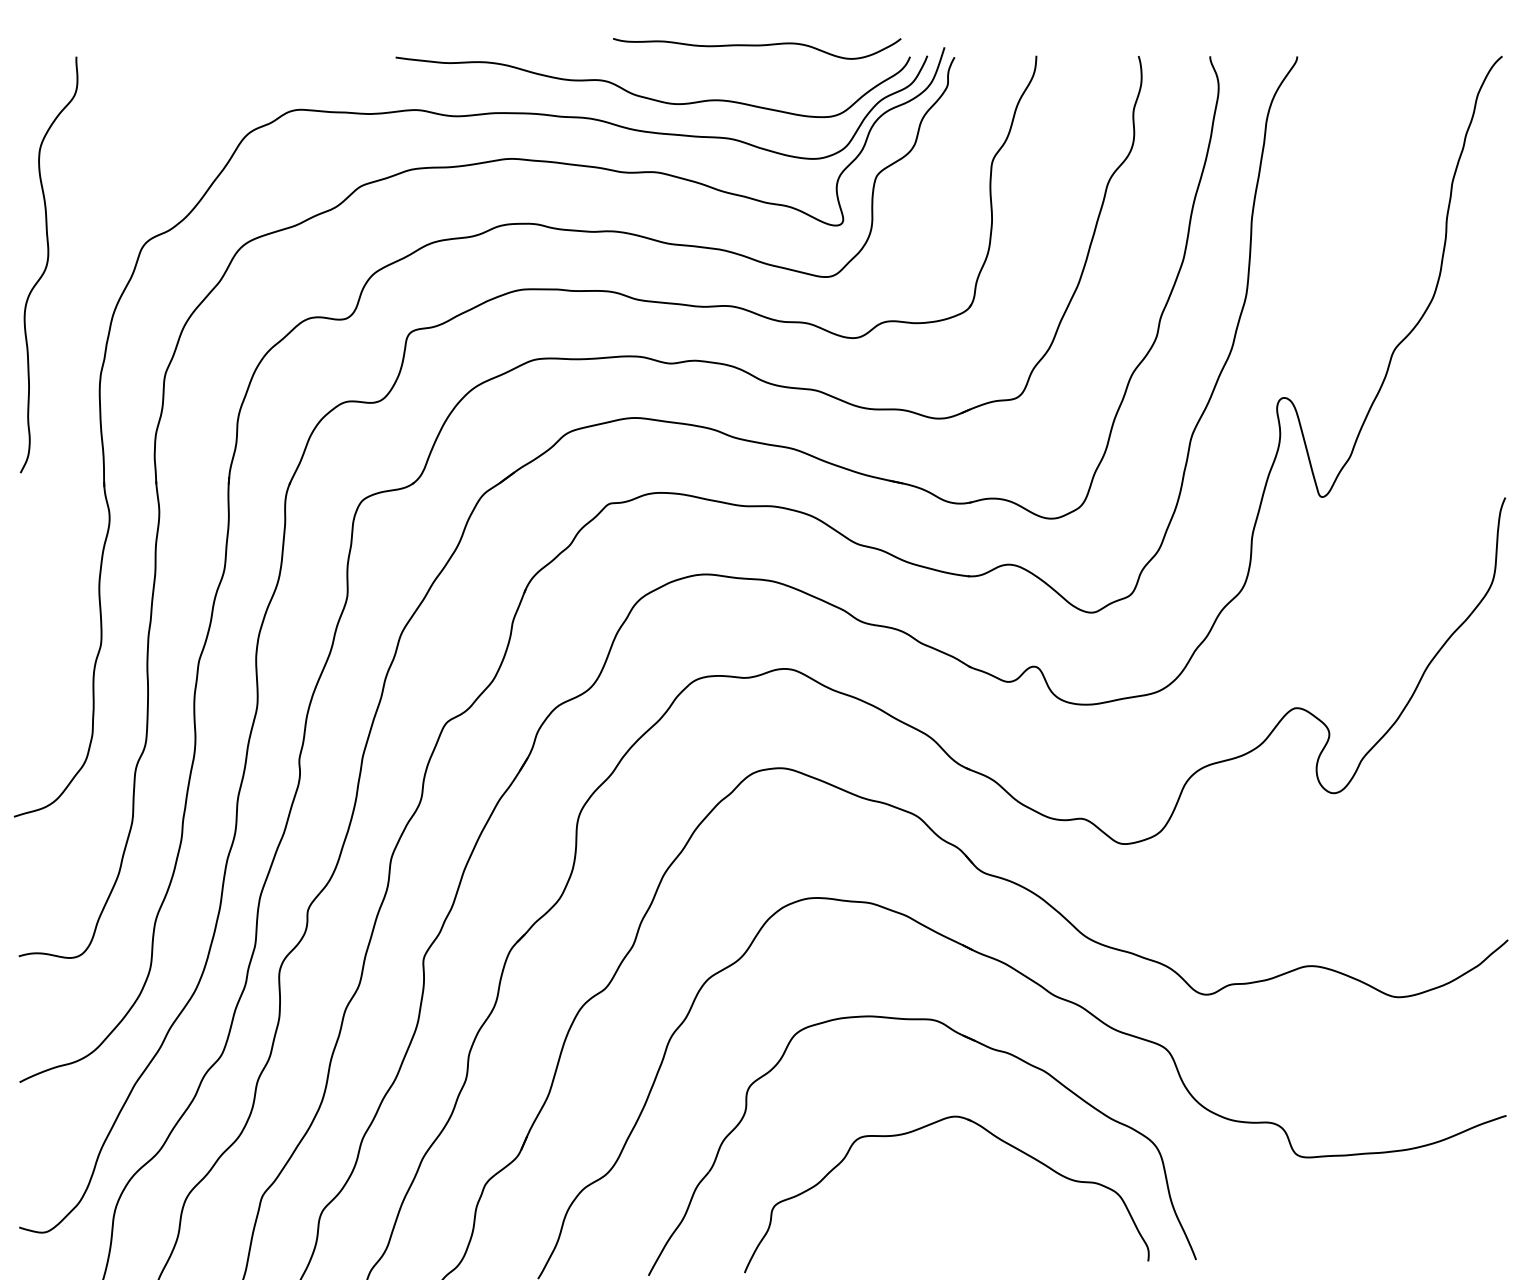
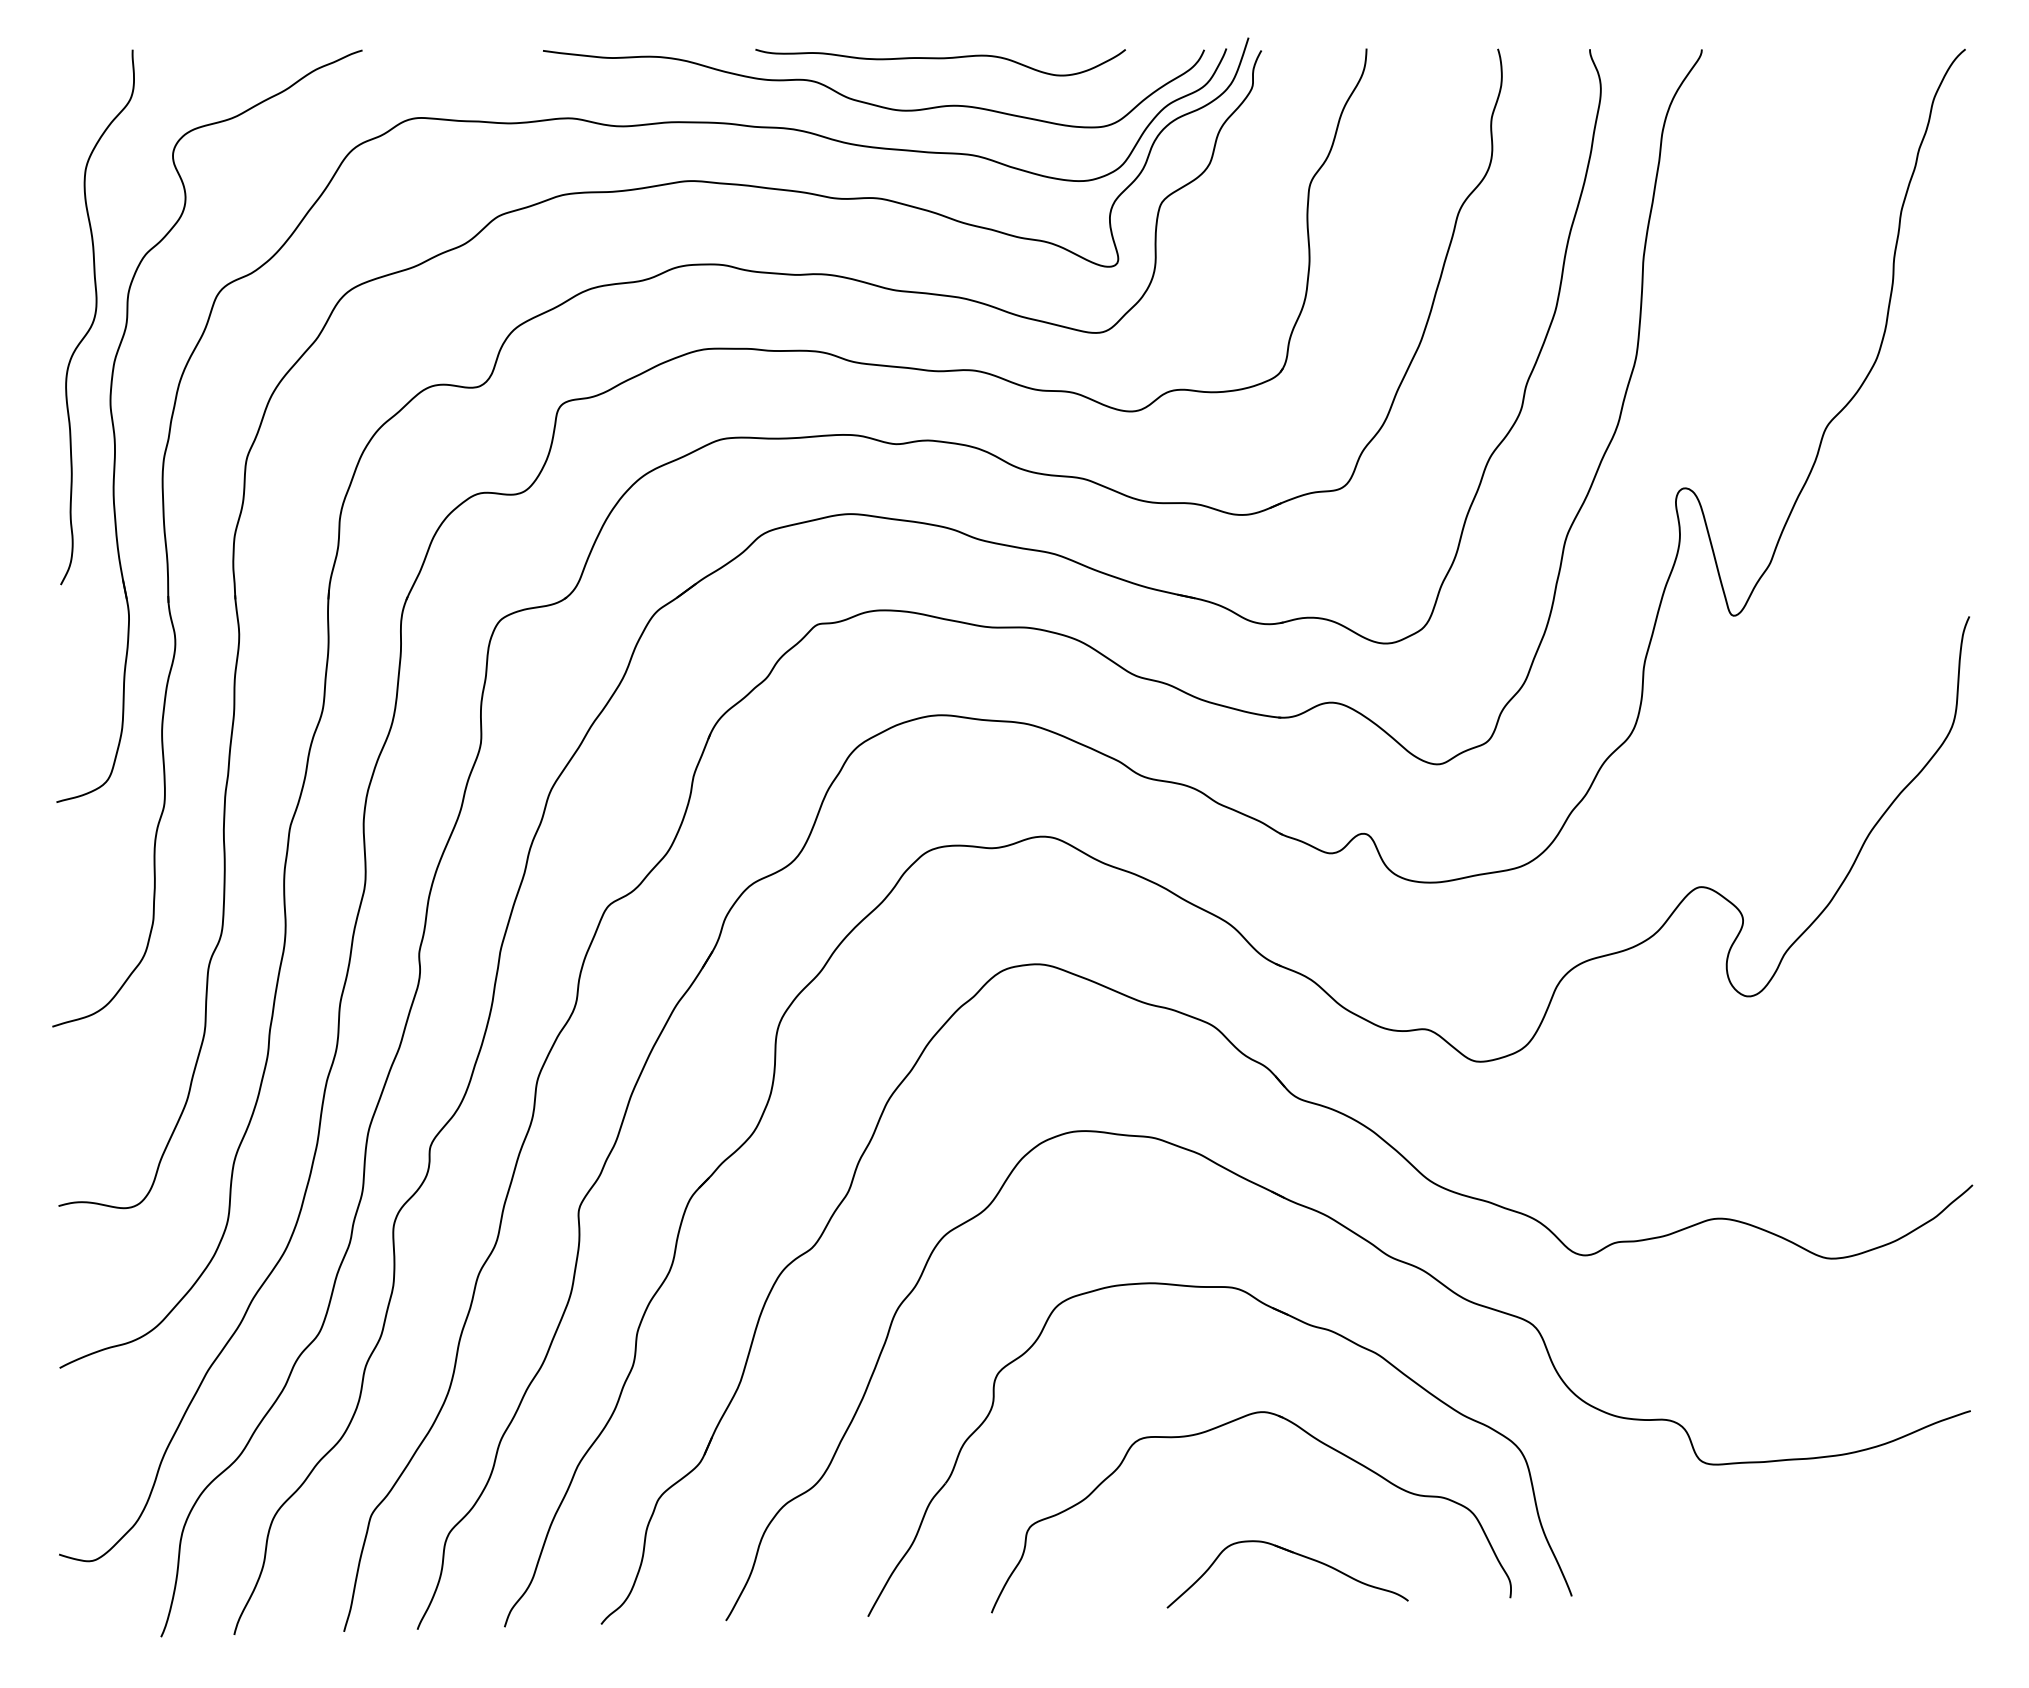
curve: (757, 46) -> (940, 59), moved
part: (63, 355) -> (115, 433), added
part: (981, 1227) -> (1295, 1554), added

